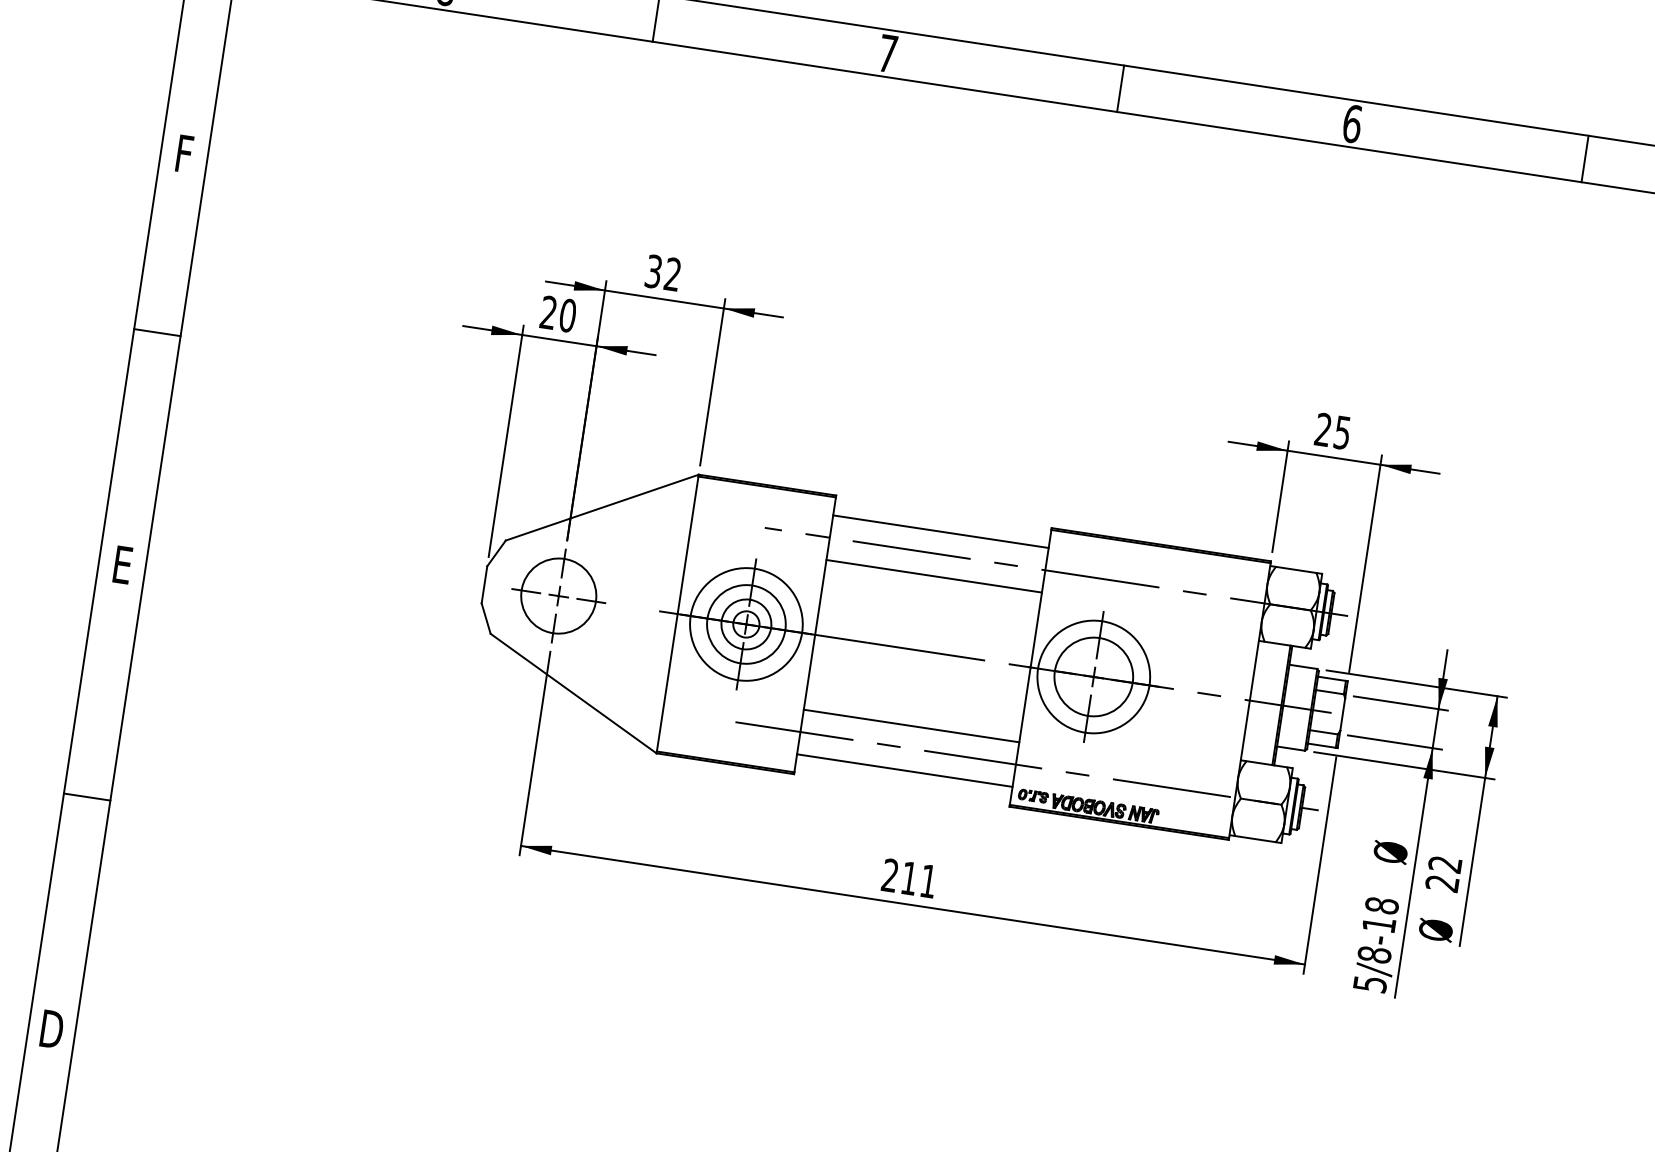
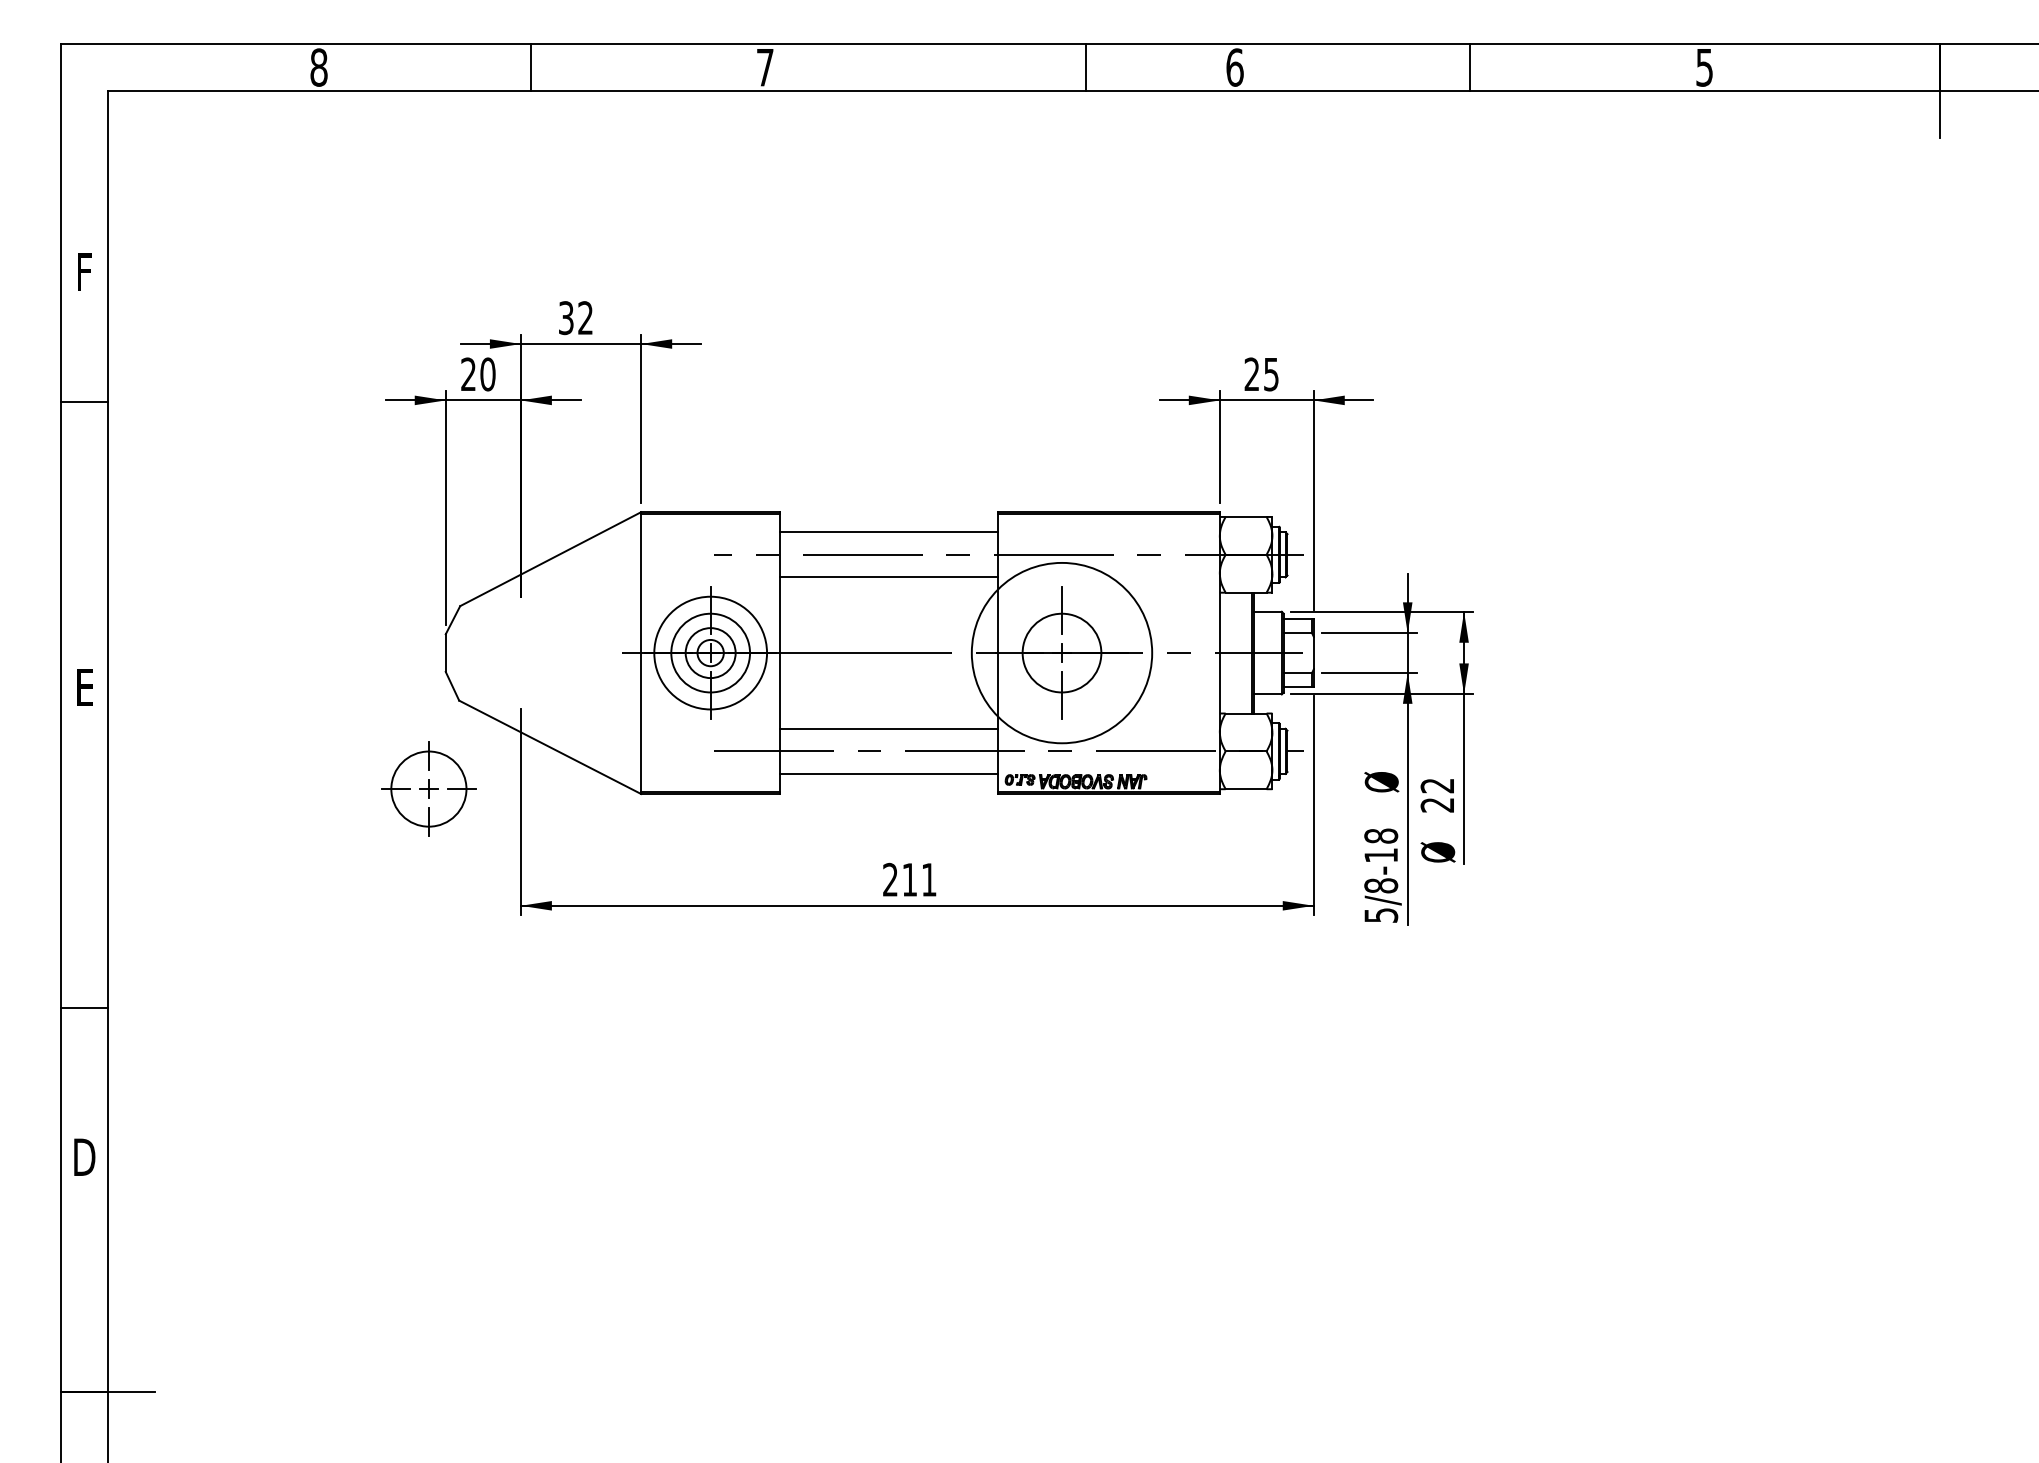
line: (1120, 87) -> (1085, 66), moved
line: (157, 332) -> (84, 401), moved
part: (558, 595) -> (428, 788), moved
circle: (1093, 676) -> (1061, 652), size x1.6
line: (86, 797) -> (84, 1008), moved

